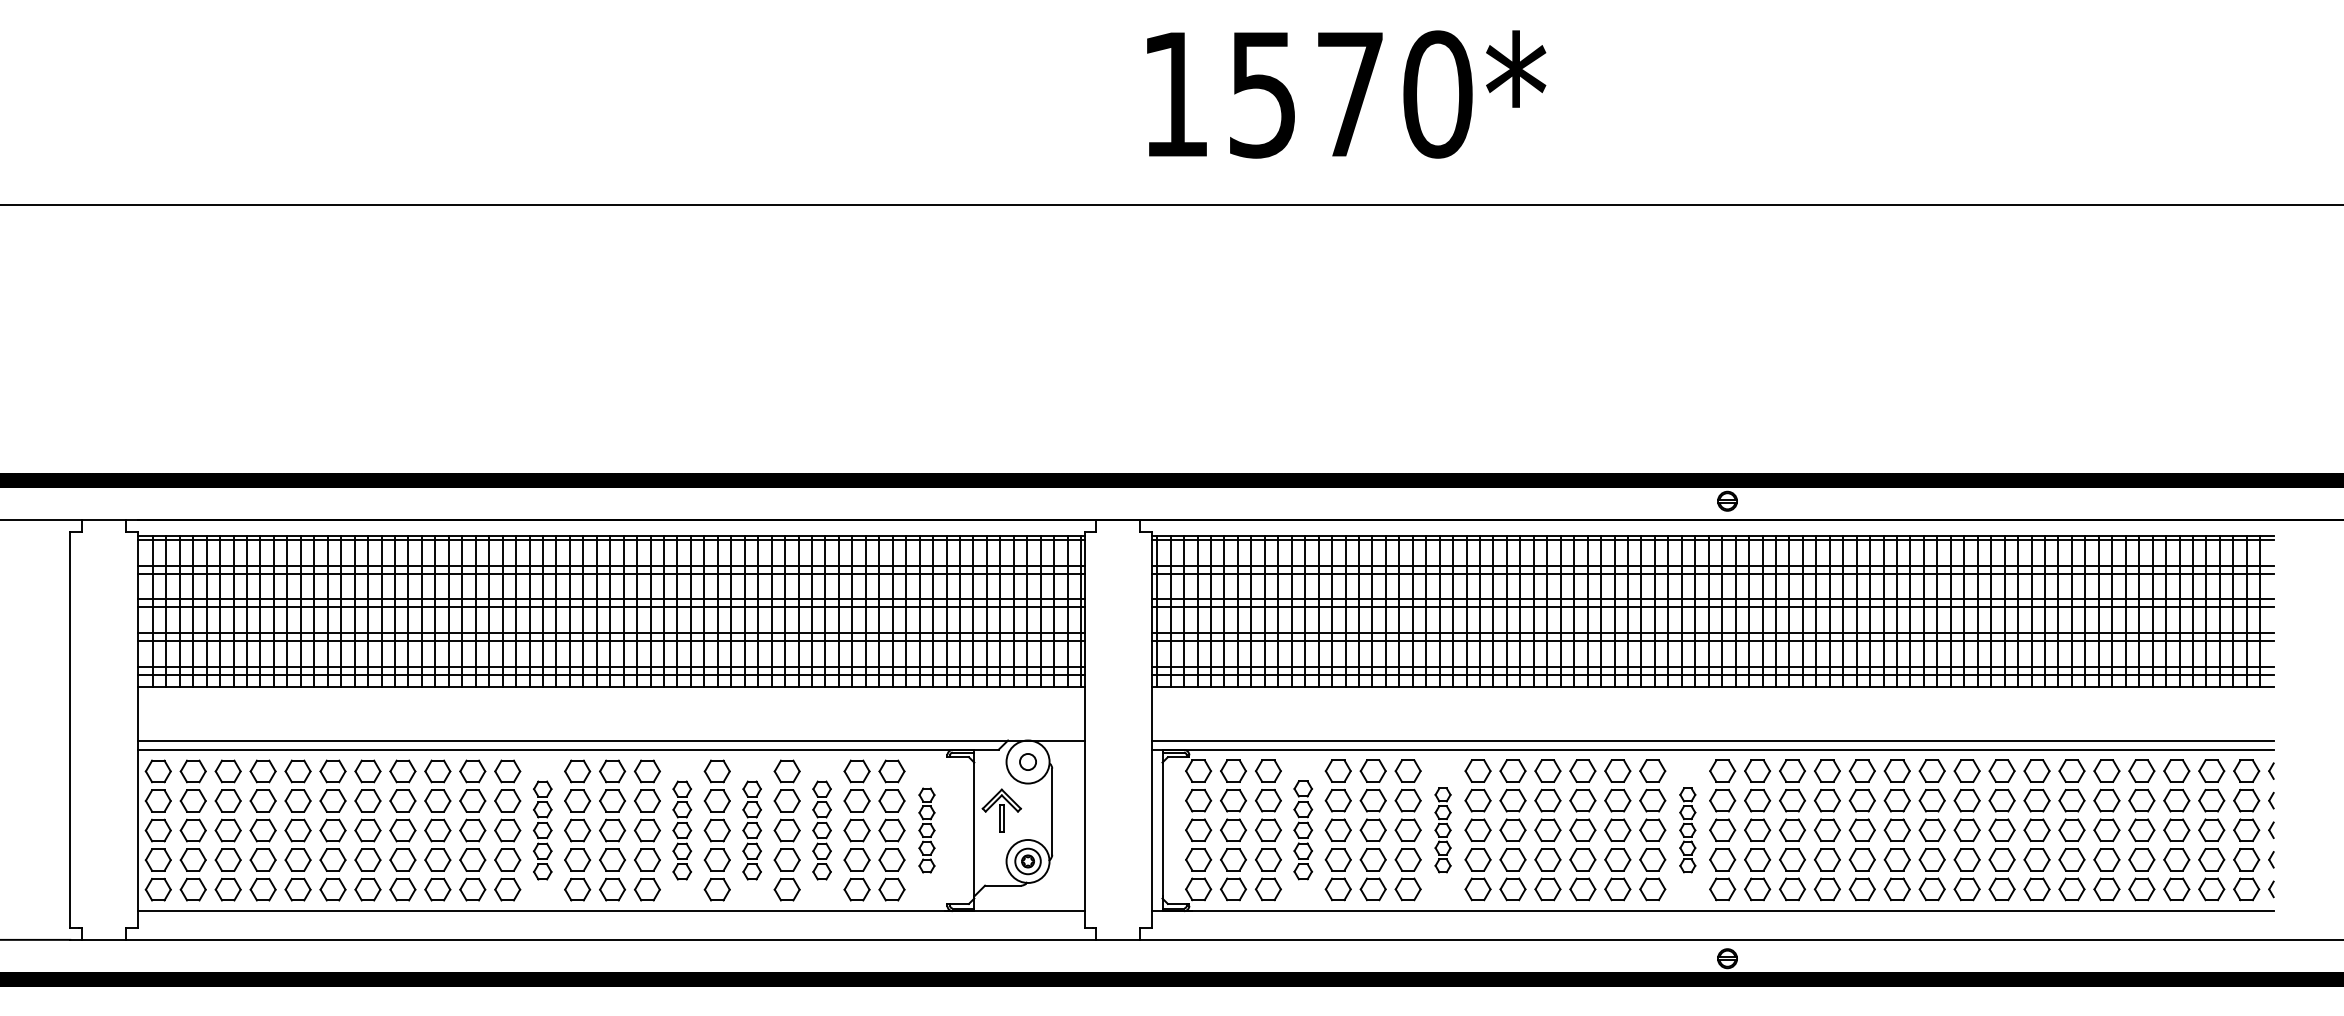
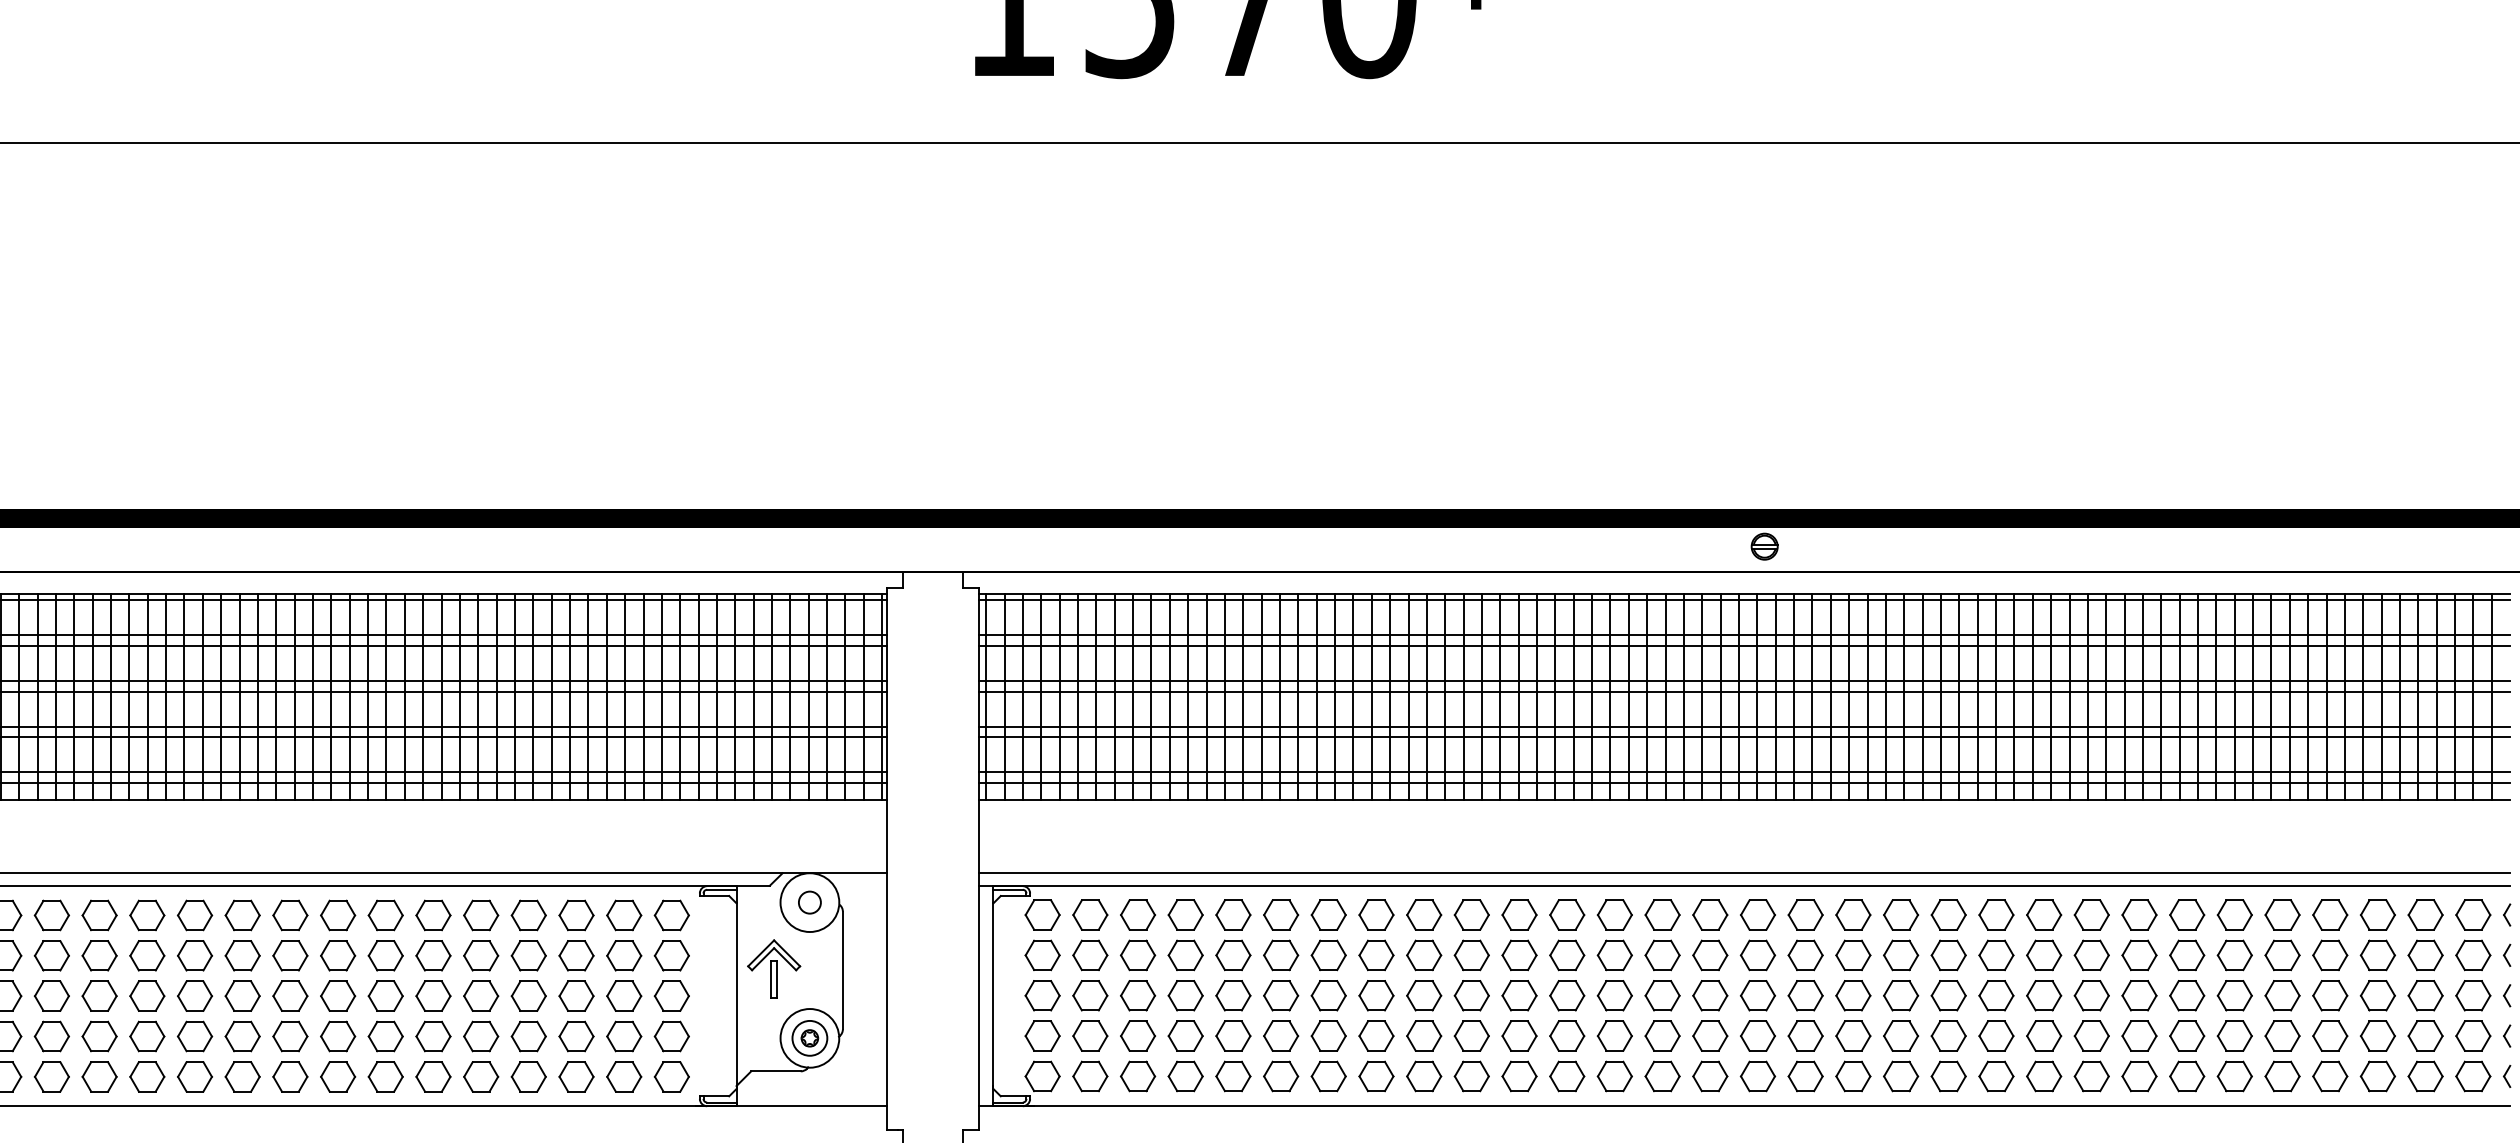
part: (542, 830) -> (147, 996), size x1.43
part: (681, 830) -> (336, 996), size x1.43
part: (751, 830) -> (432, 996), size x1.43
part: (821, 830) -> (527, 996), size x1.43
part: (926, 830) -> (671, 996), size x1.67
part: (1302, 830) -> (1184, 996), size x1.43
part: (1442, 830) -> (1375, 996), size x1.67
part: (1687, 830) -> (1710, 996), size x1.67

